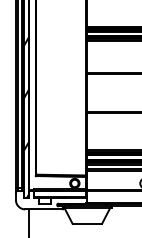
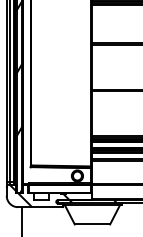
hatch: (43, 199) -> (39, 195), added

